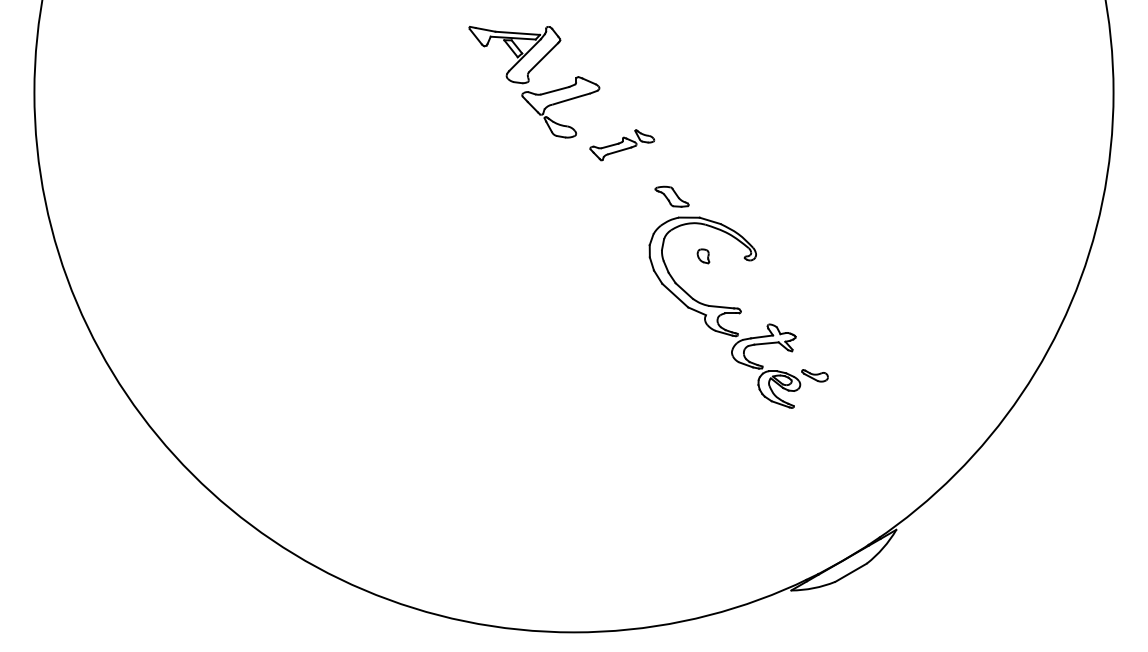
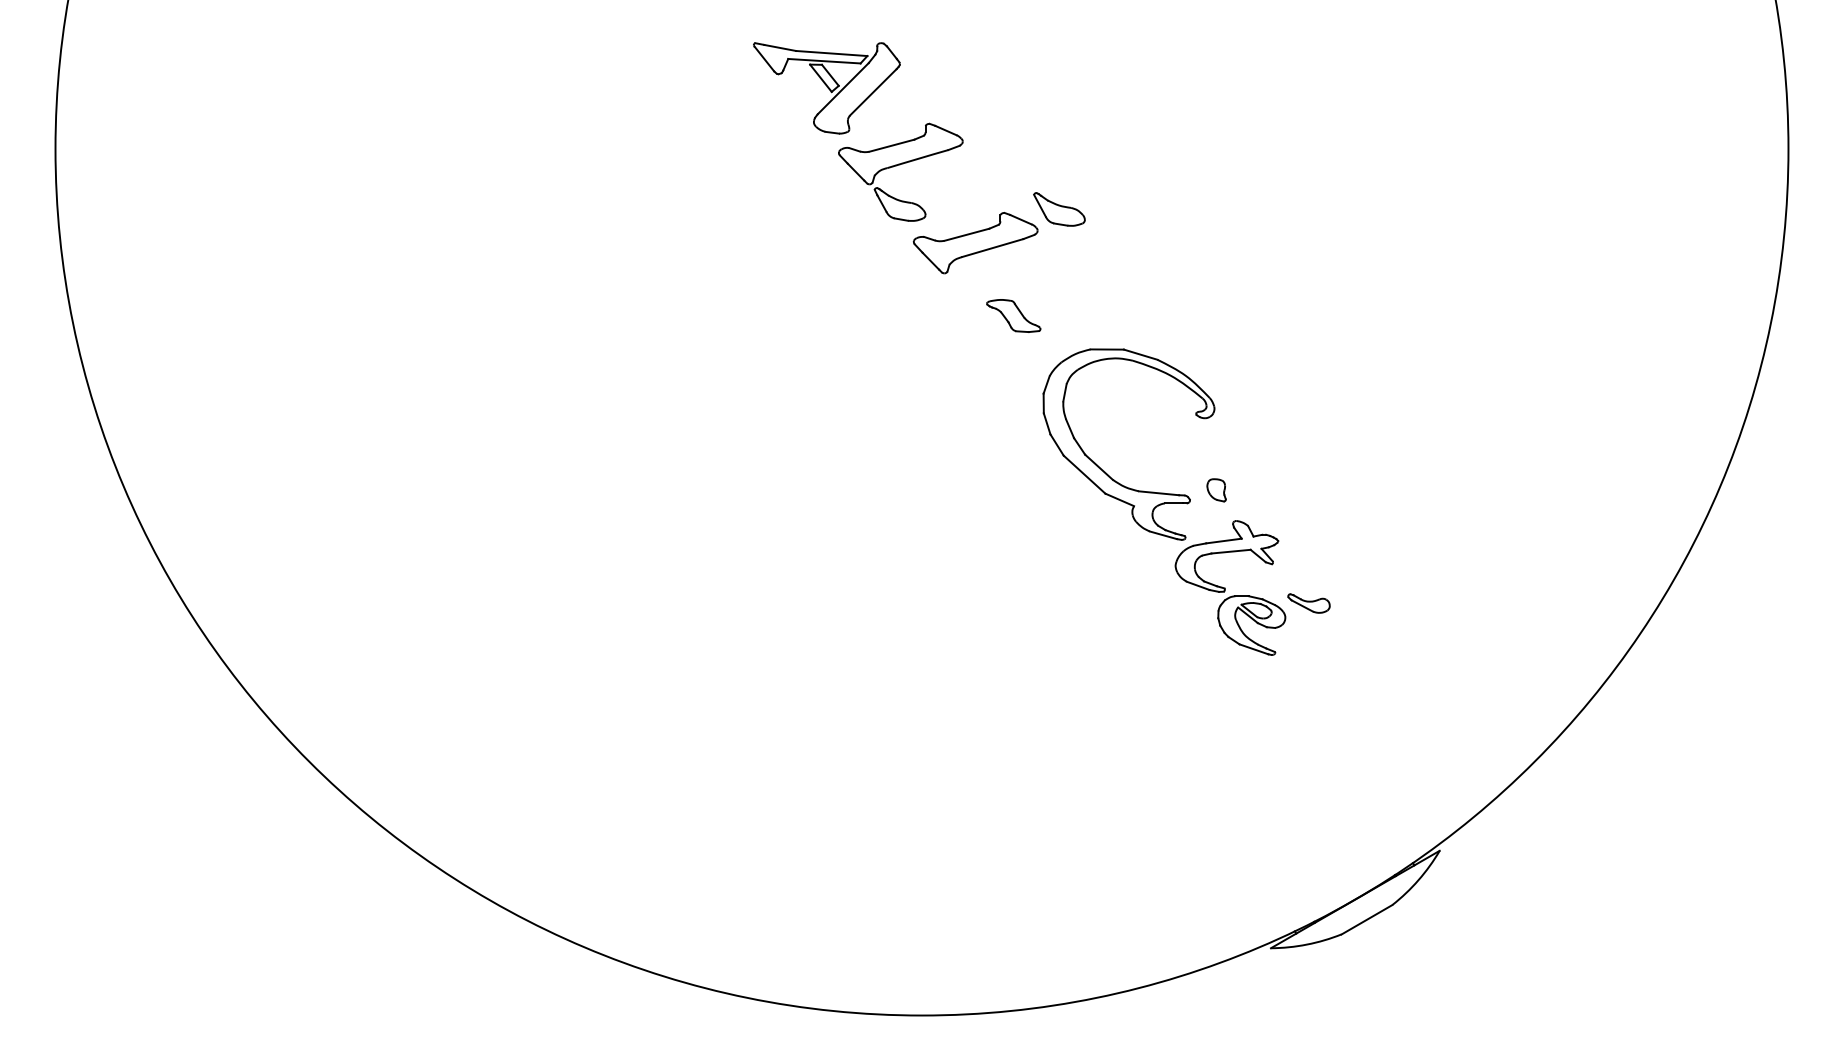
part: (622, 145) -> (999, 233), size x1.67
part: (671, 196) -> (1012, 315), moved
part: (703, 256) -> (1216, 490), moved

